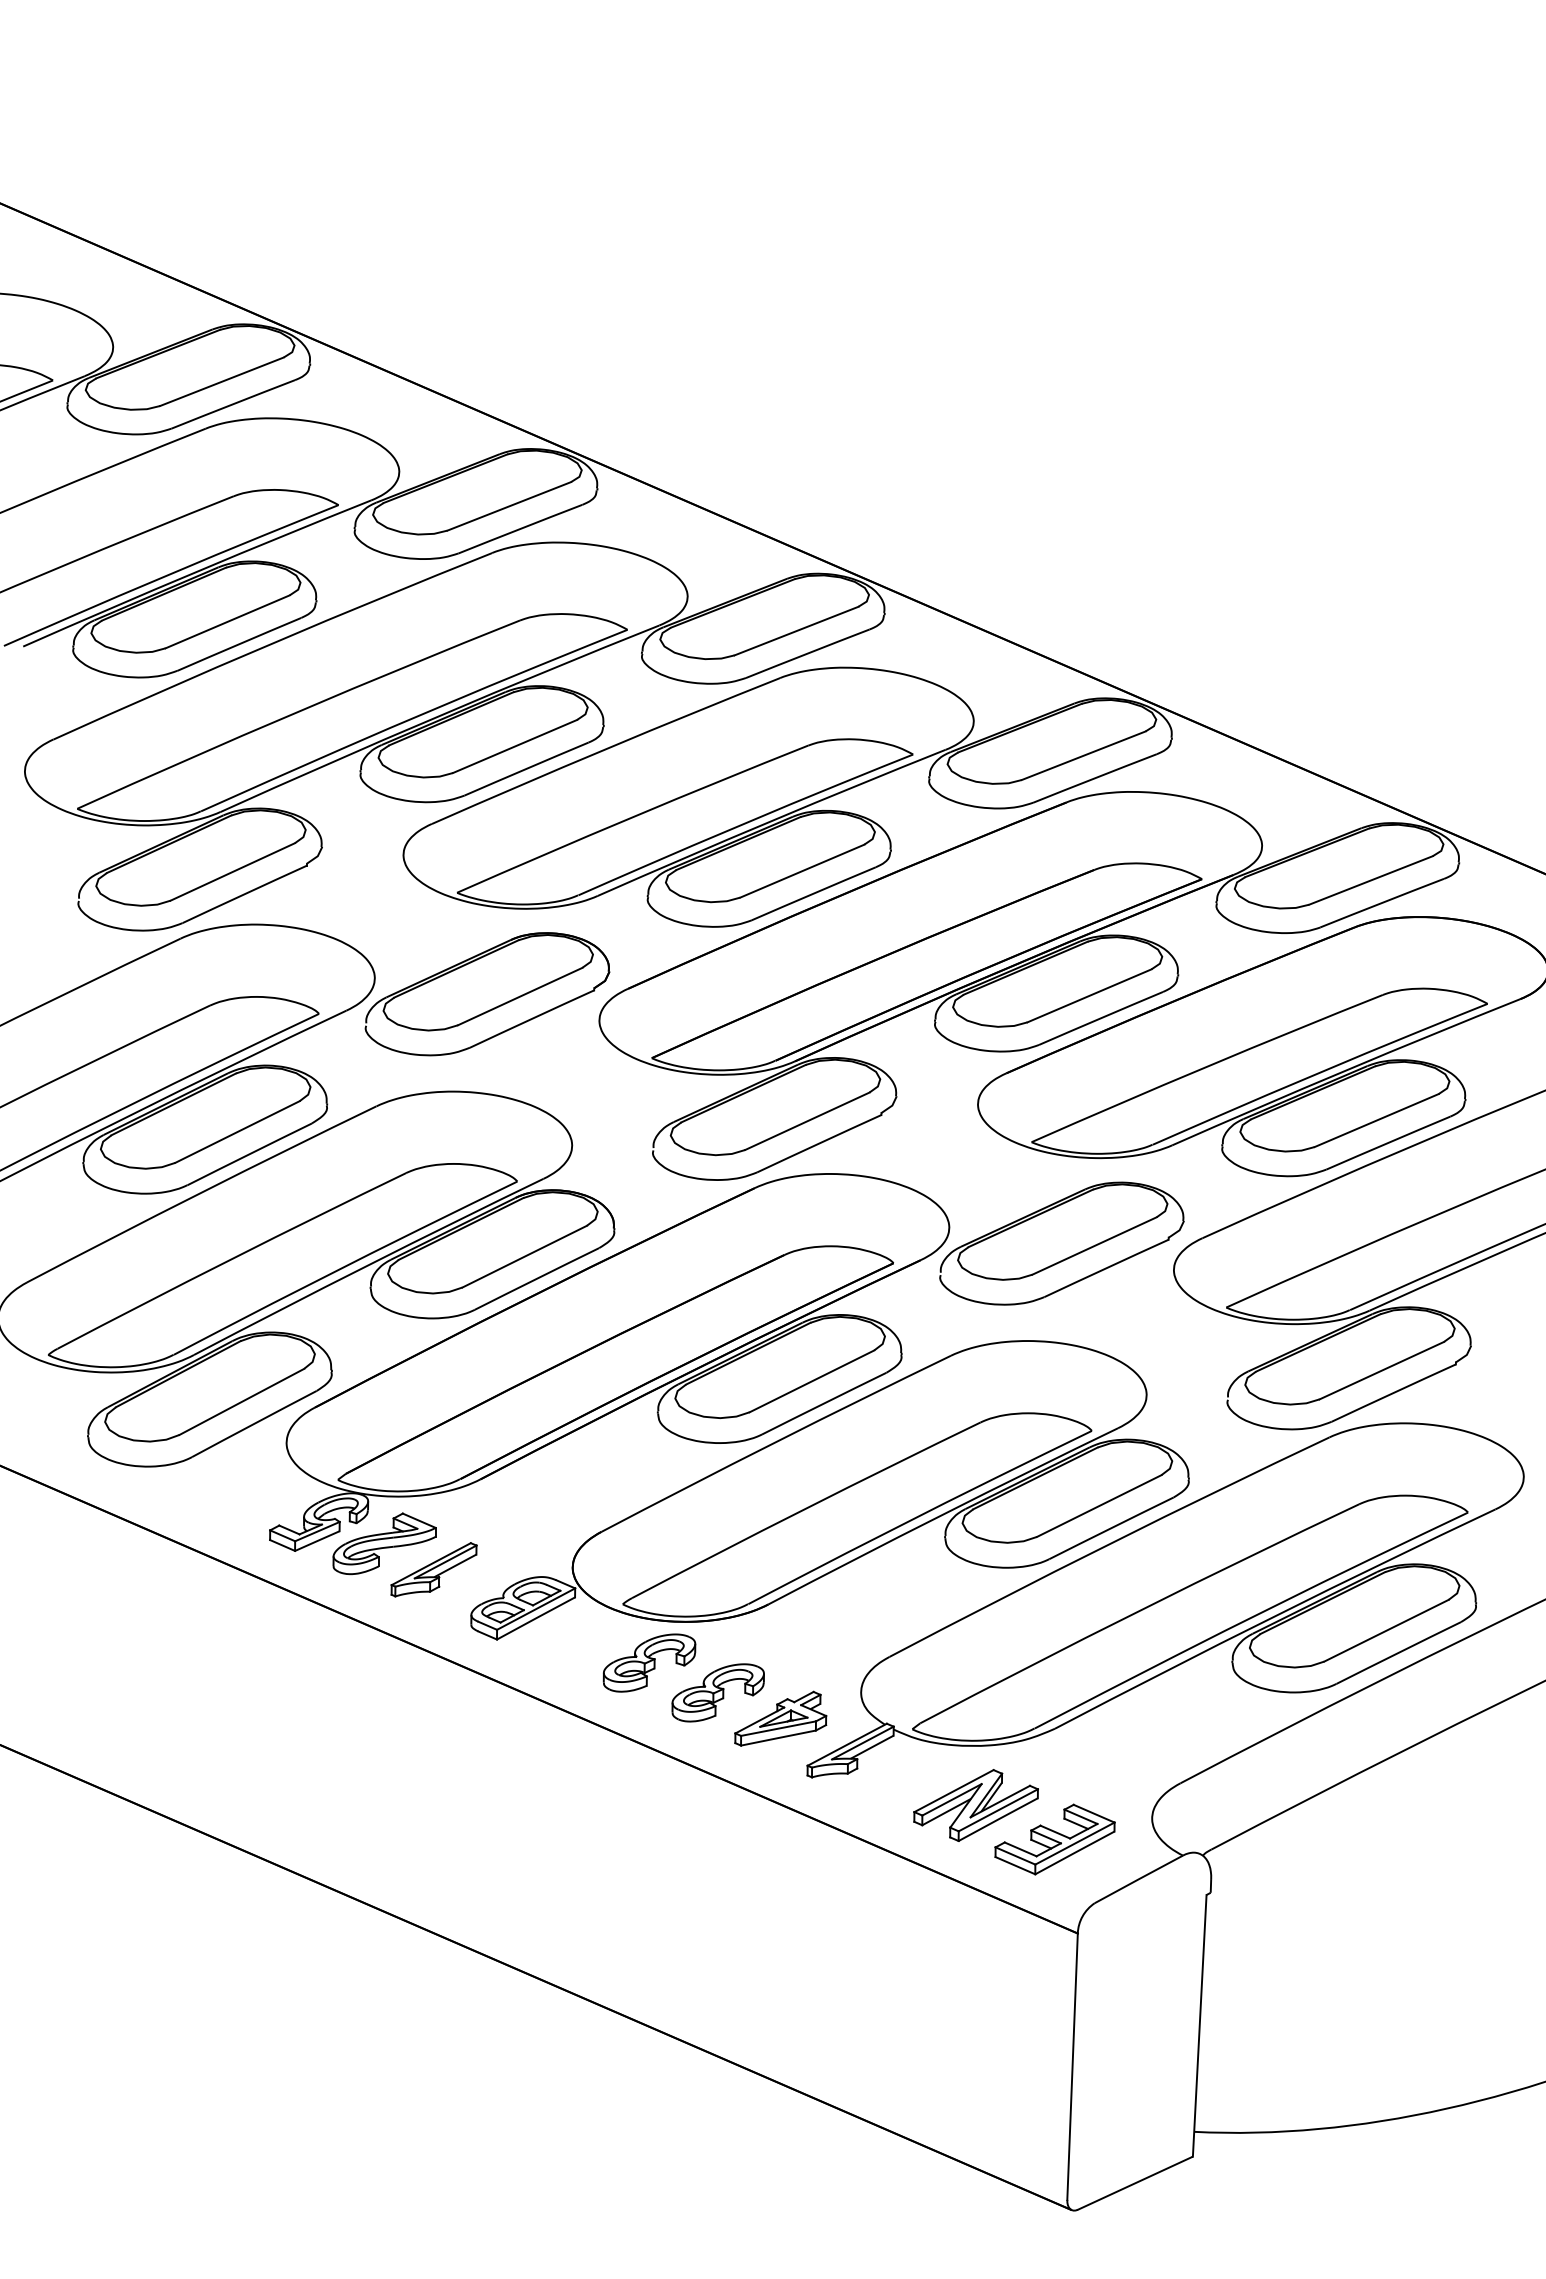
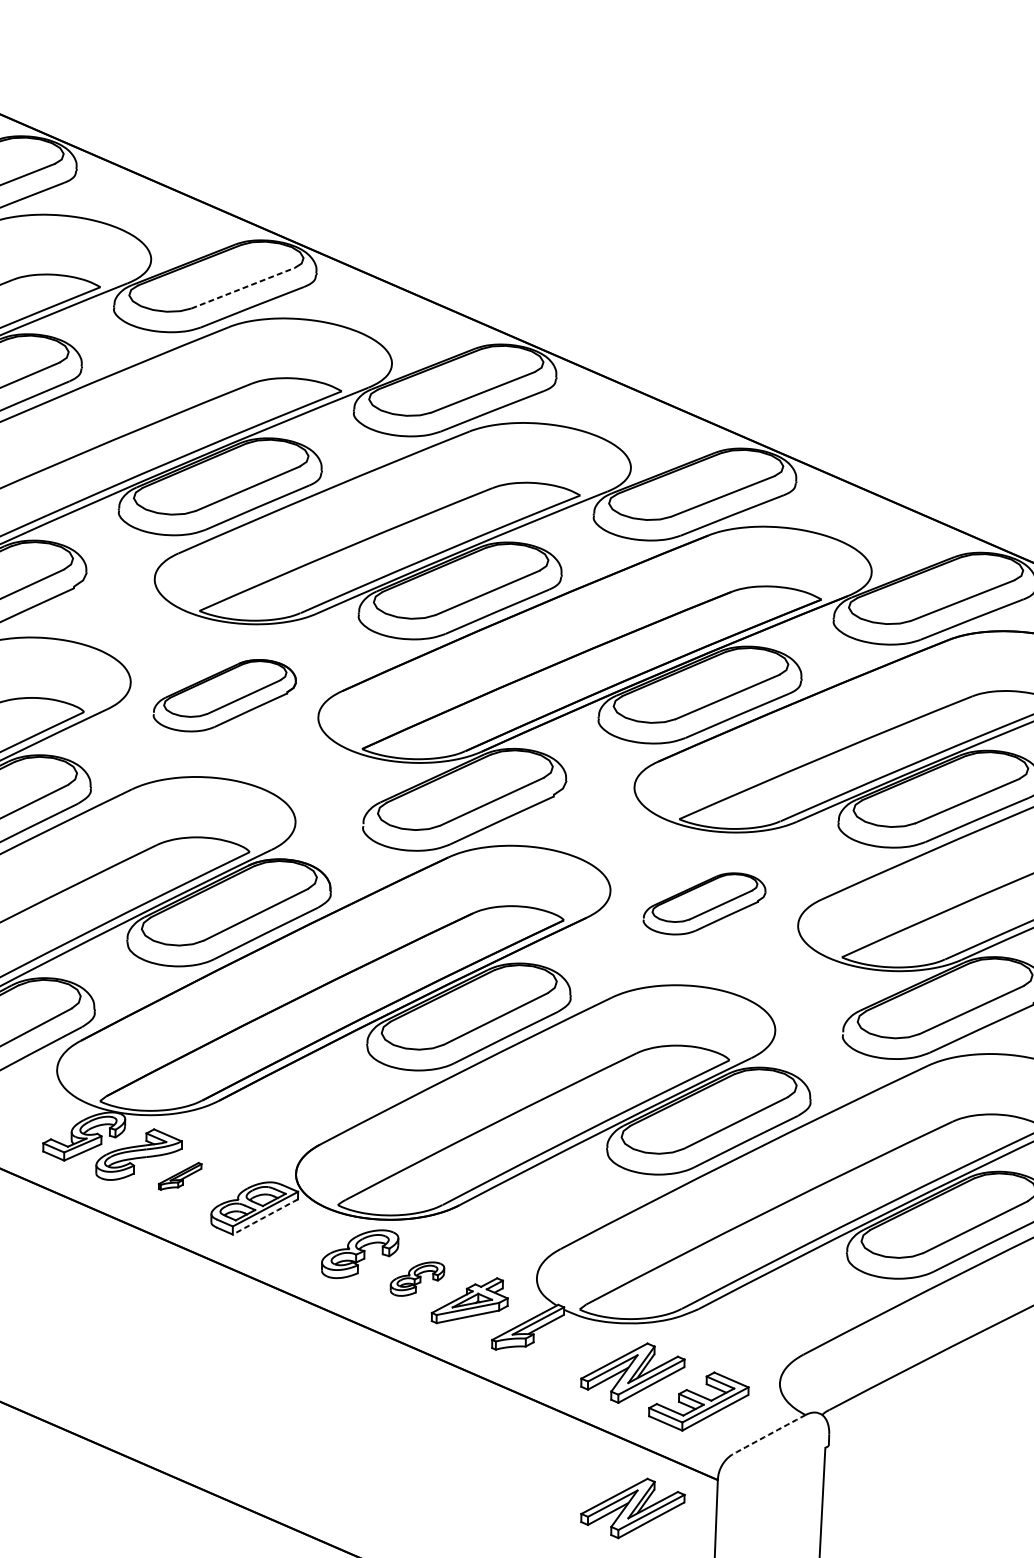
line: (509, 506) -> (243, 288), solid -> dashed
part: (487, 994) -> (224, 695), size x0.7
part: (1061, 1243) -> (704, 903), size x0.6
part: (433, 1569) -> (179, 1176), size x0.6
arc: (536, 1618) -> (265, 1216), solid -> dashed
part: (717, 1692) -> (416, 1278), size x0.7
arc: (1138, 1879) -> (768, 1434), solid -> dashed
part: (975, 1967) -> (632, 1508), added

